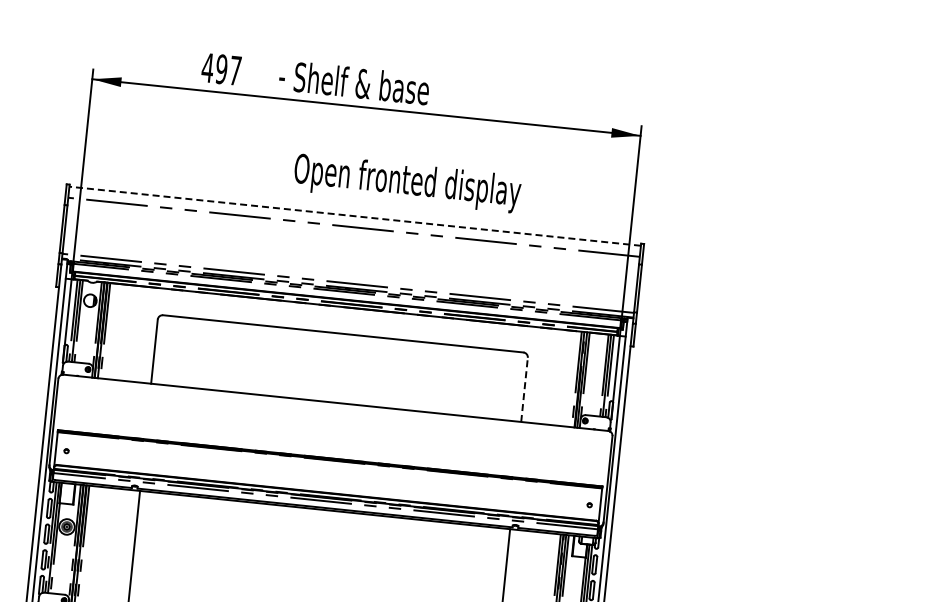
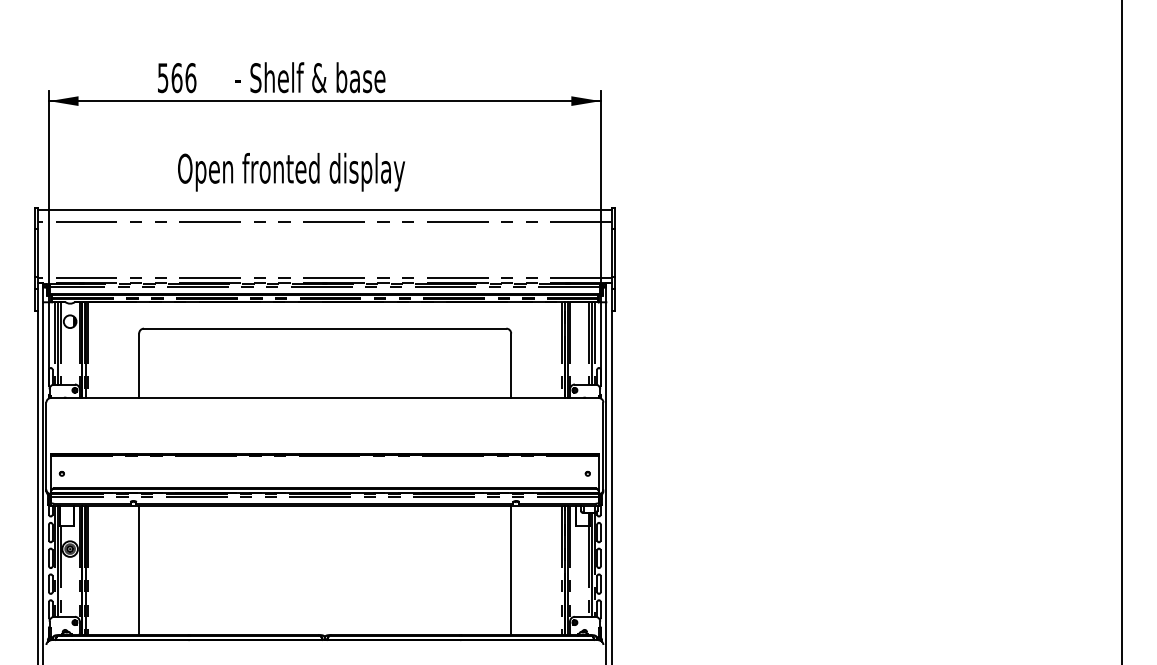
text: (221, 69) -> (176, 78), 497 -> 566
text: (407, 183) -> (291, 172), moved
line: (354, 216) -> (324, 210), dashed -> solid
line: (524, 389) -> (511, 365), dashed -> solid

